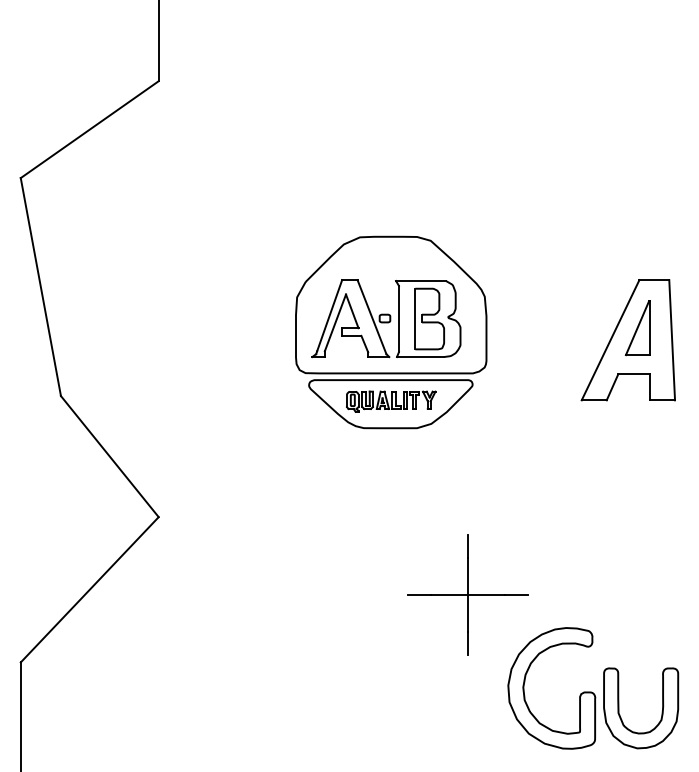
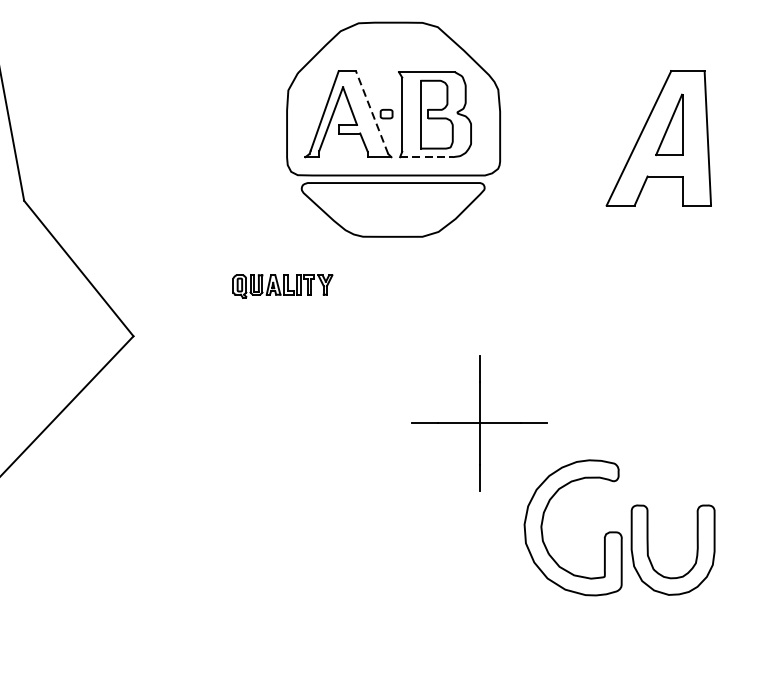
line: (371, 317) -> (371, 112), solid -> dashed
line: (420, 357) -> (426, 157), solid -> dashed
part: (391, 401) -> (283, 286), moved

